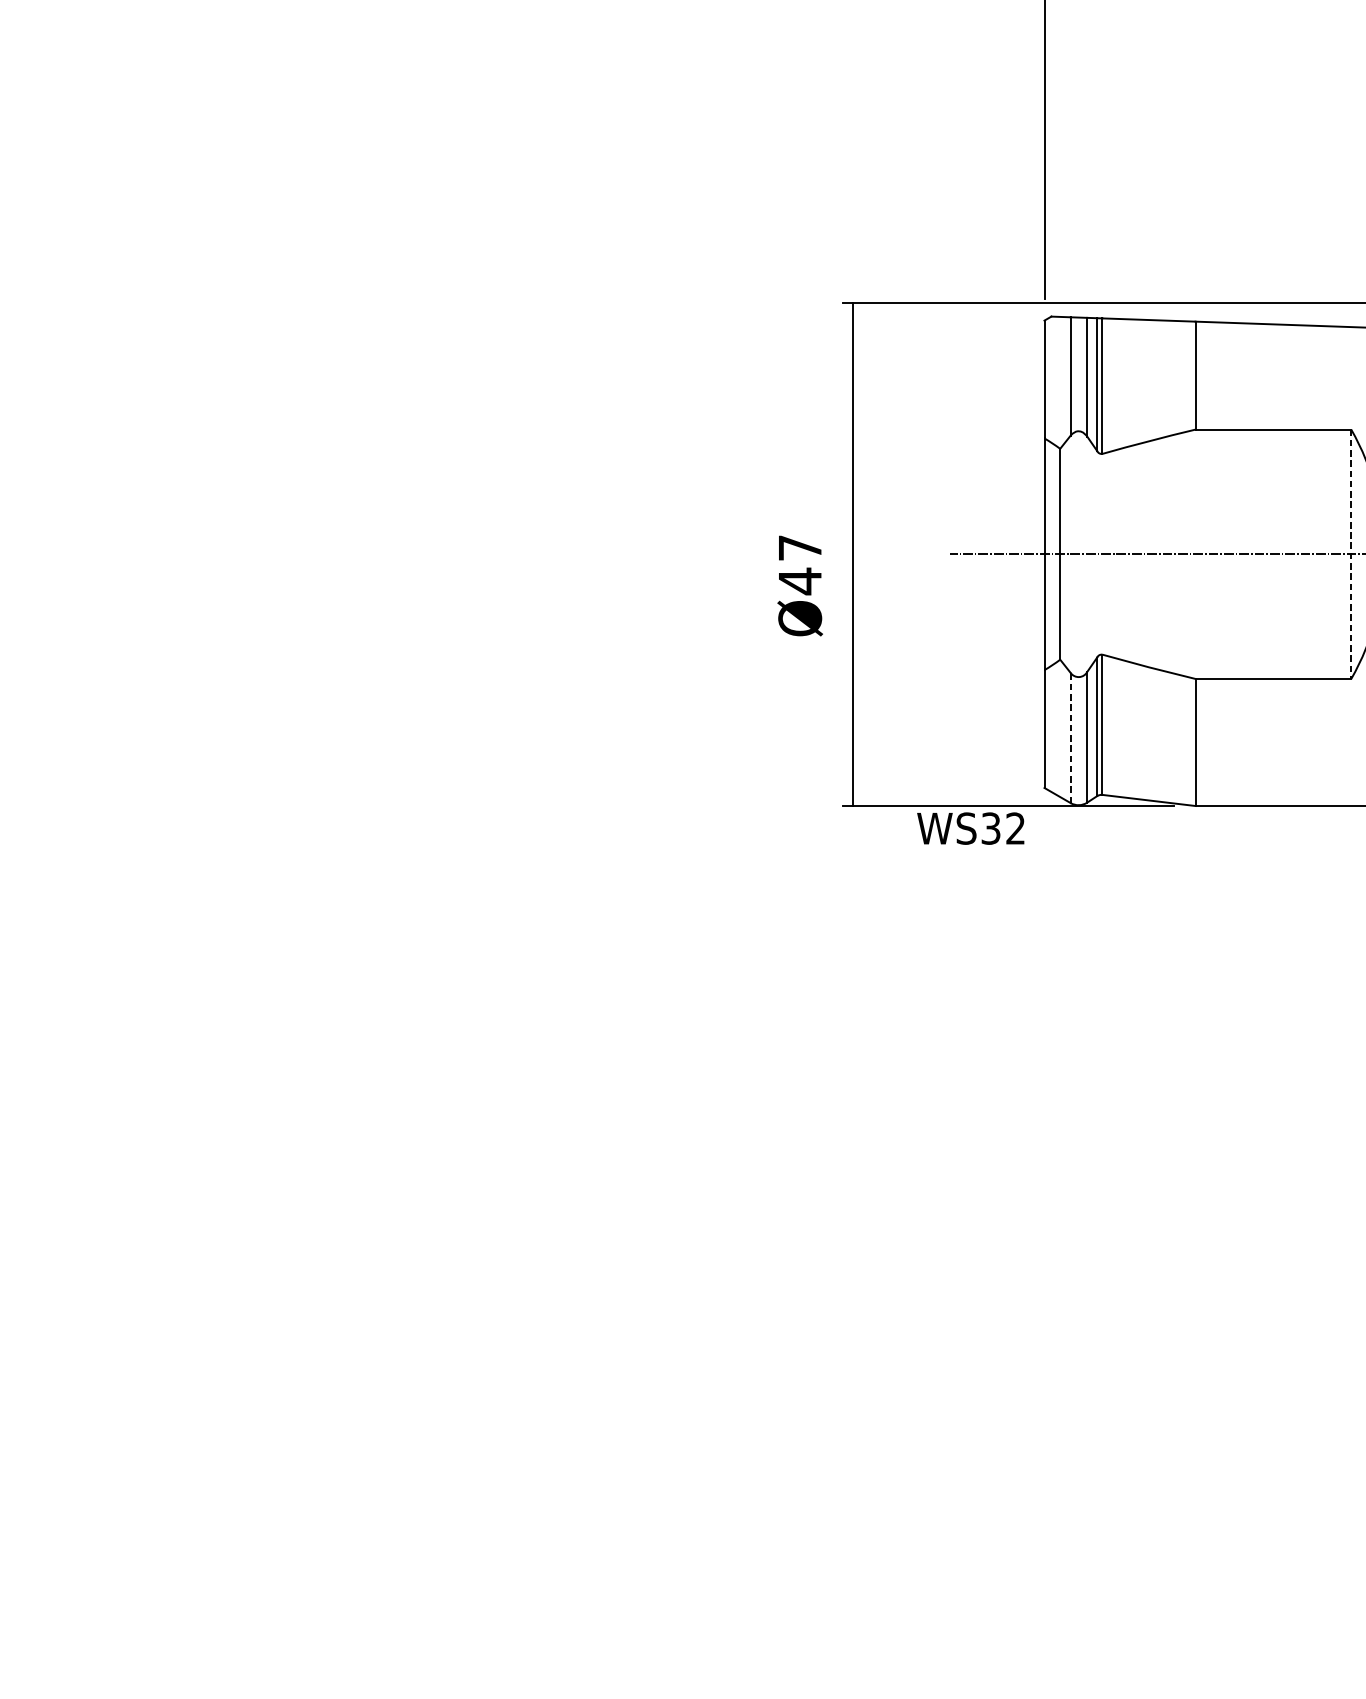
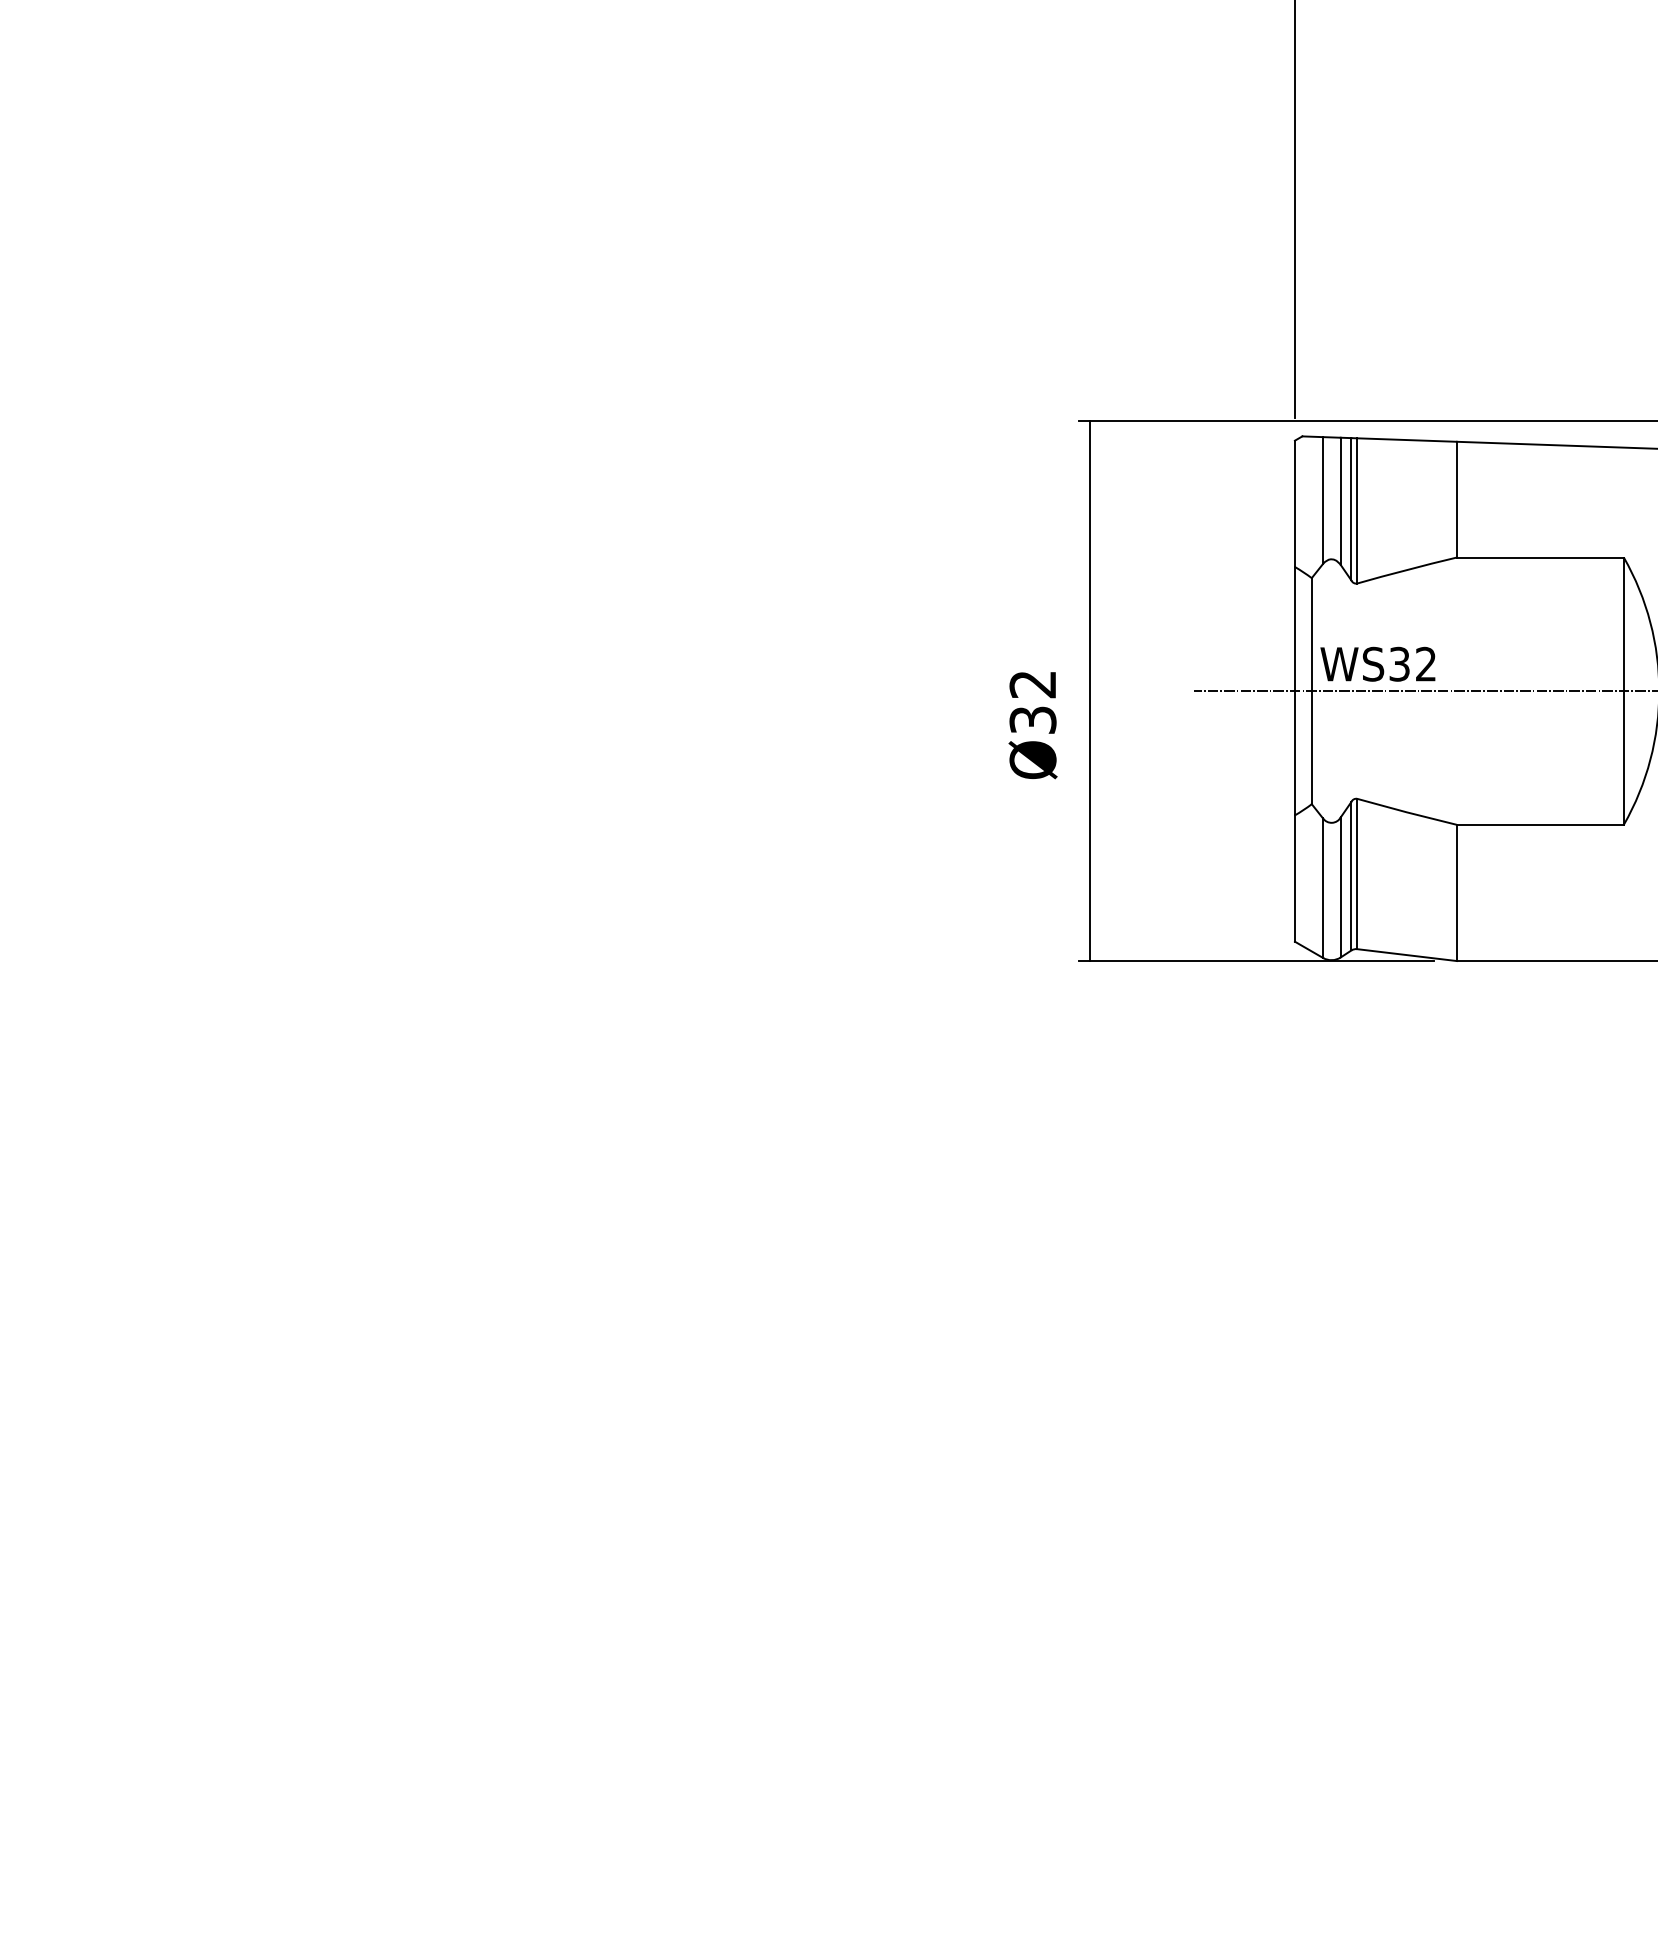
line: (1350, 554) -> (1623, 691), dashed -> solid
text: (799, 565) -> (1032, 703), Ø47 -> Ø32
line: (1071, 738) -> (1323, 888), dashed -> solid
text: (970, 827) -> (1377, 663), moved

